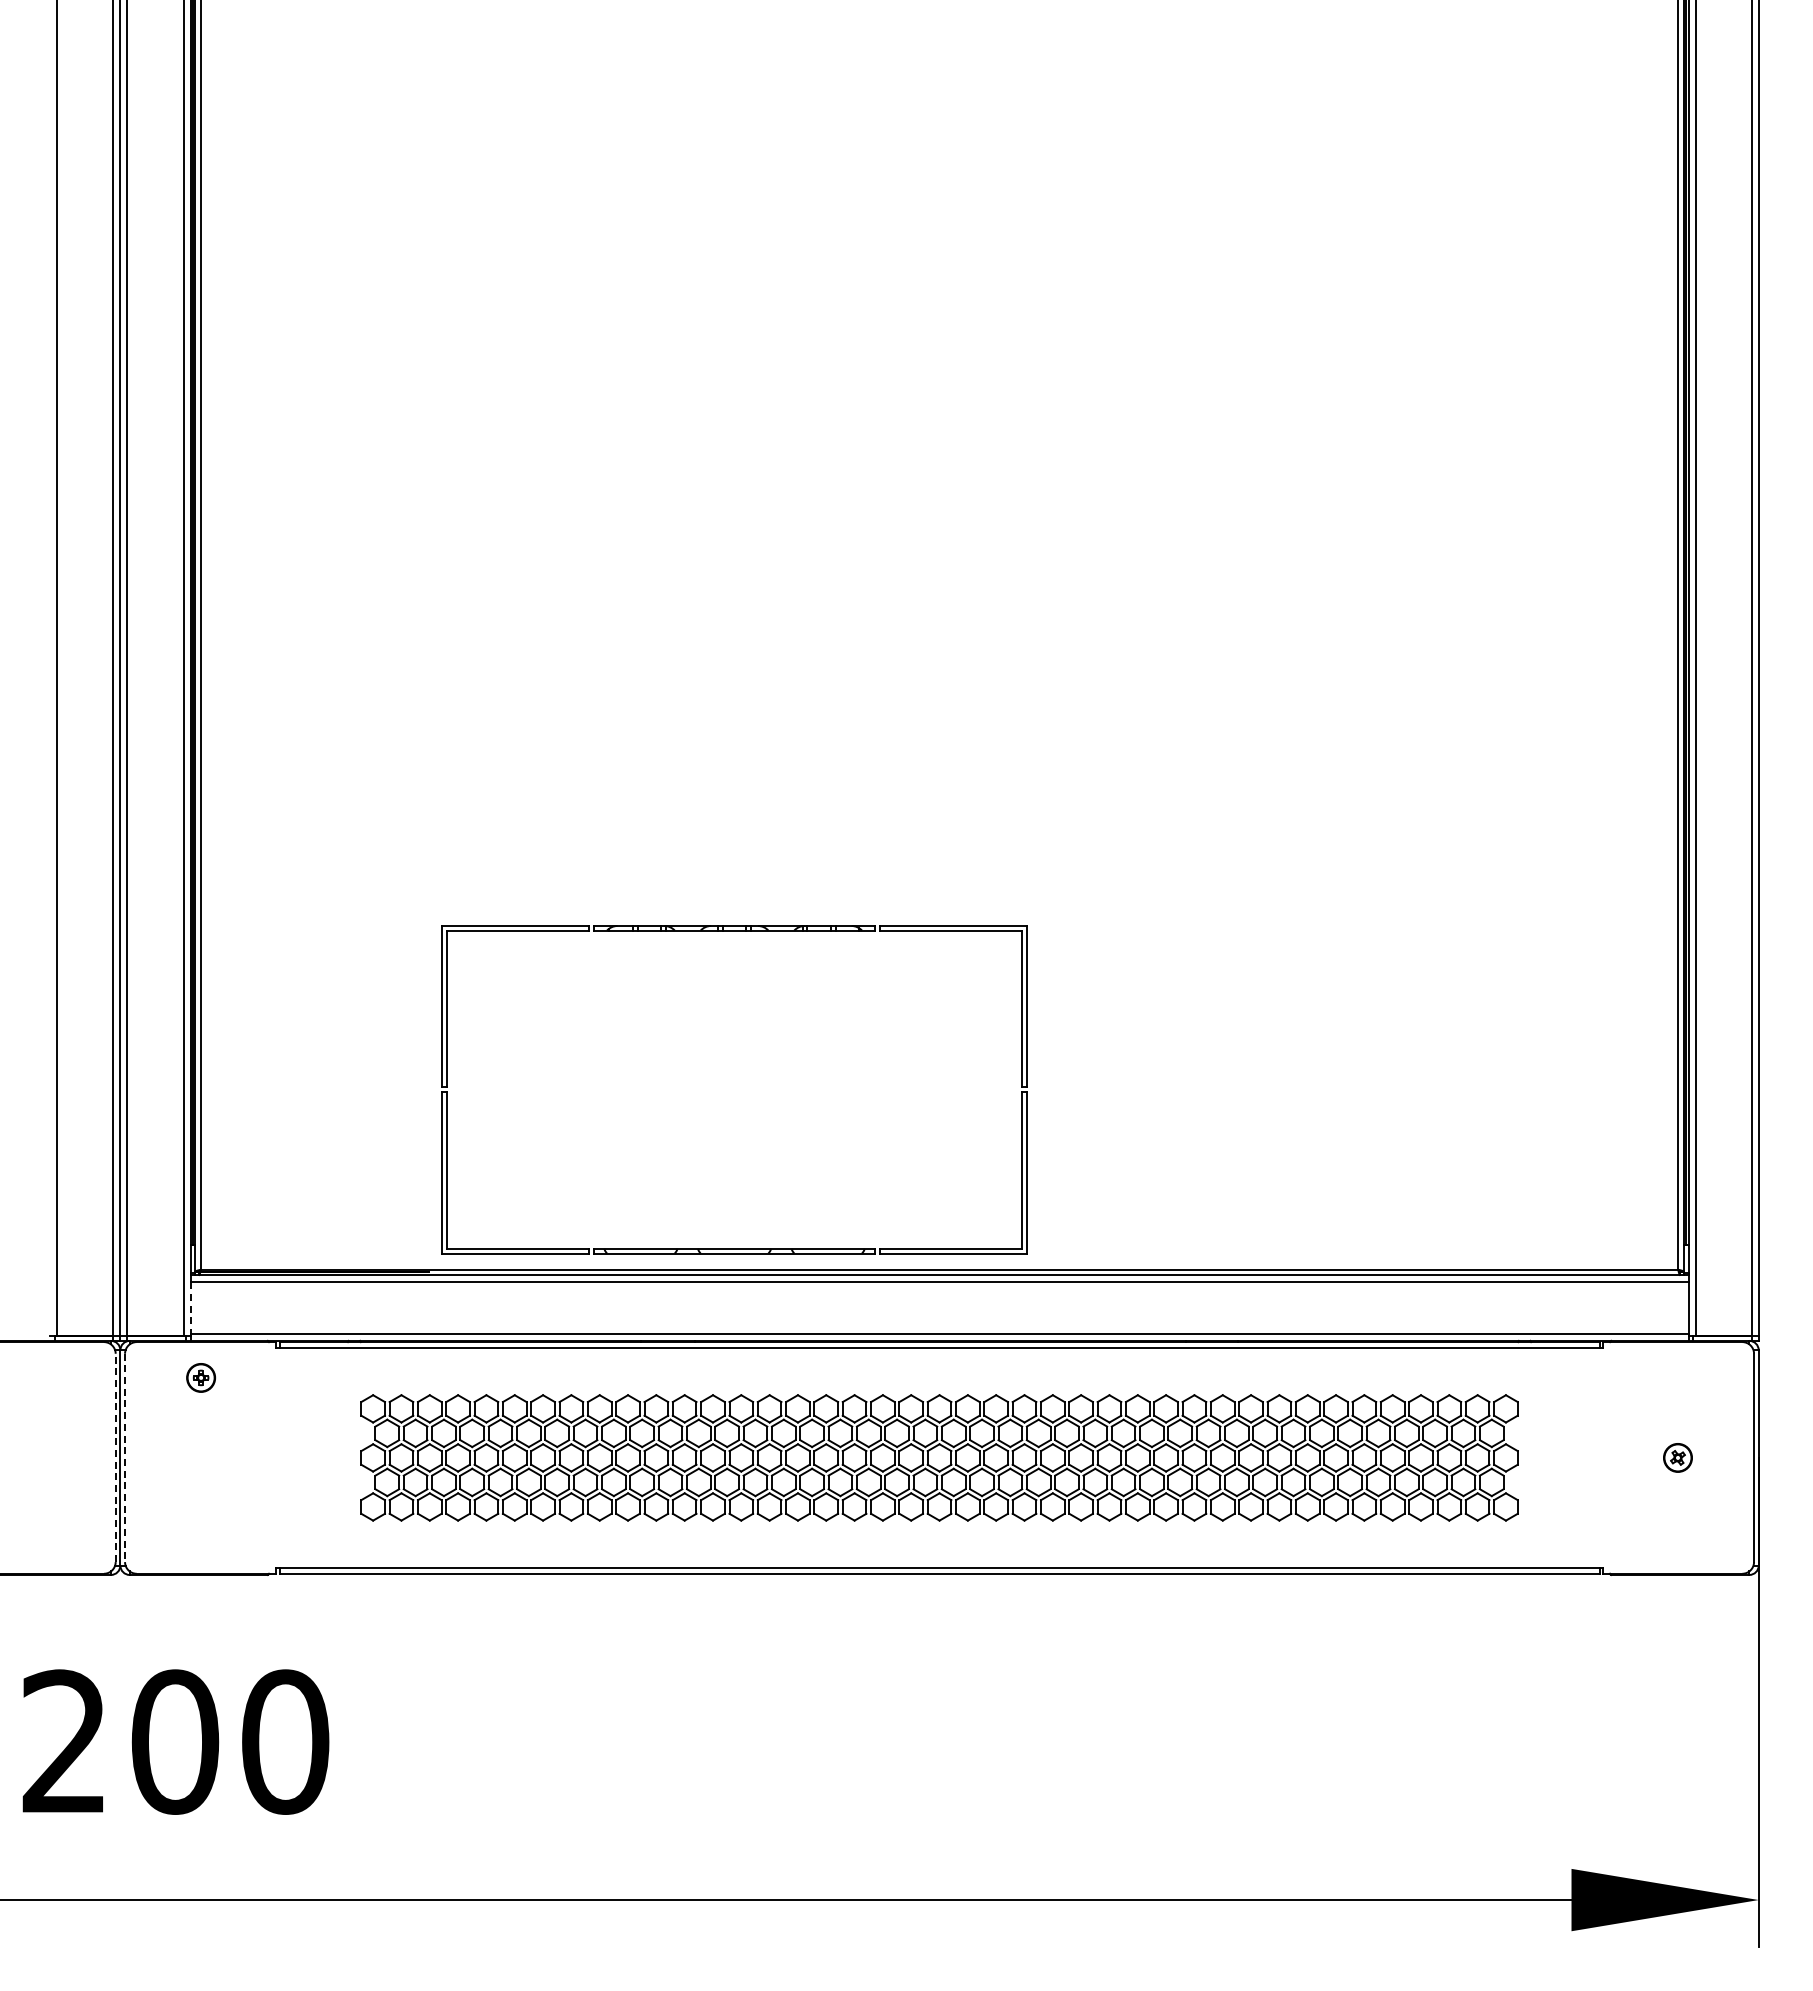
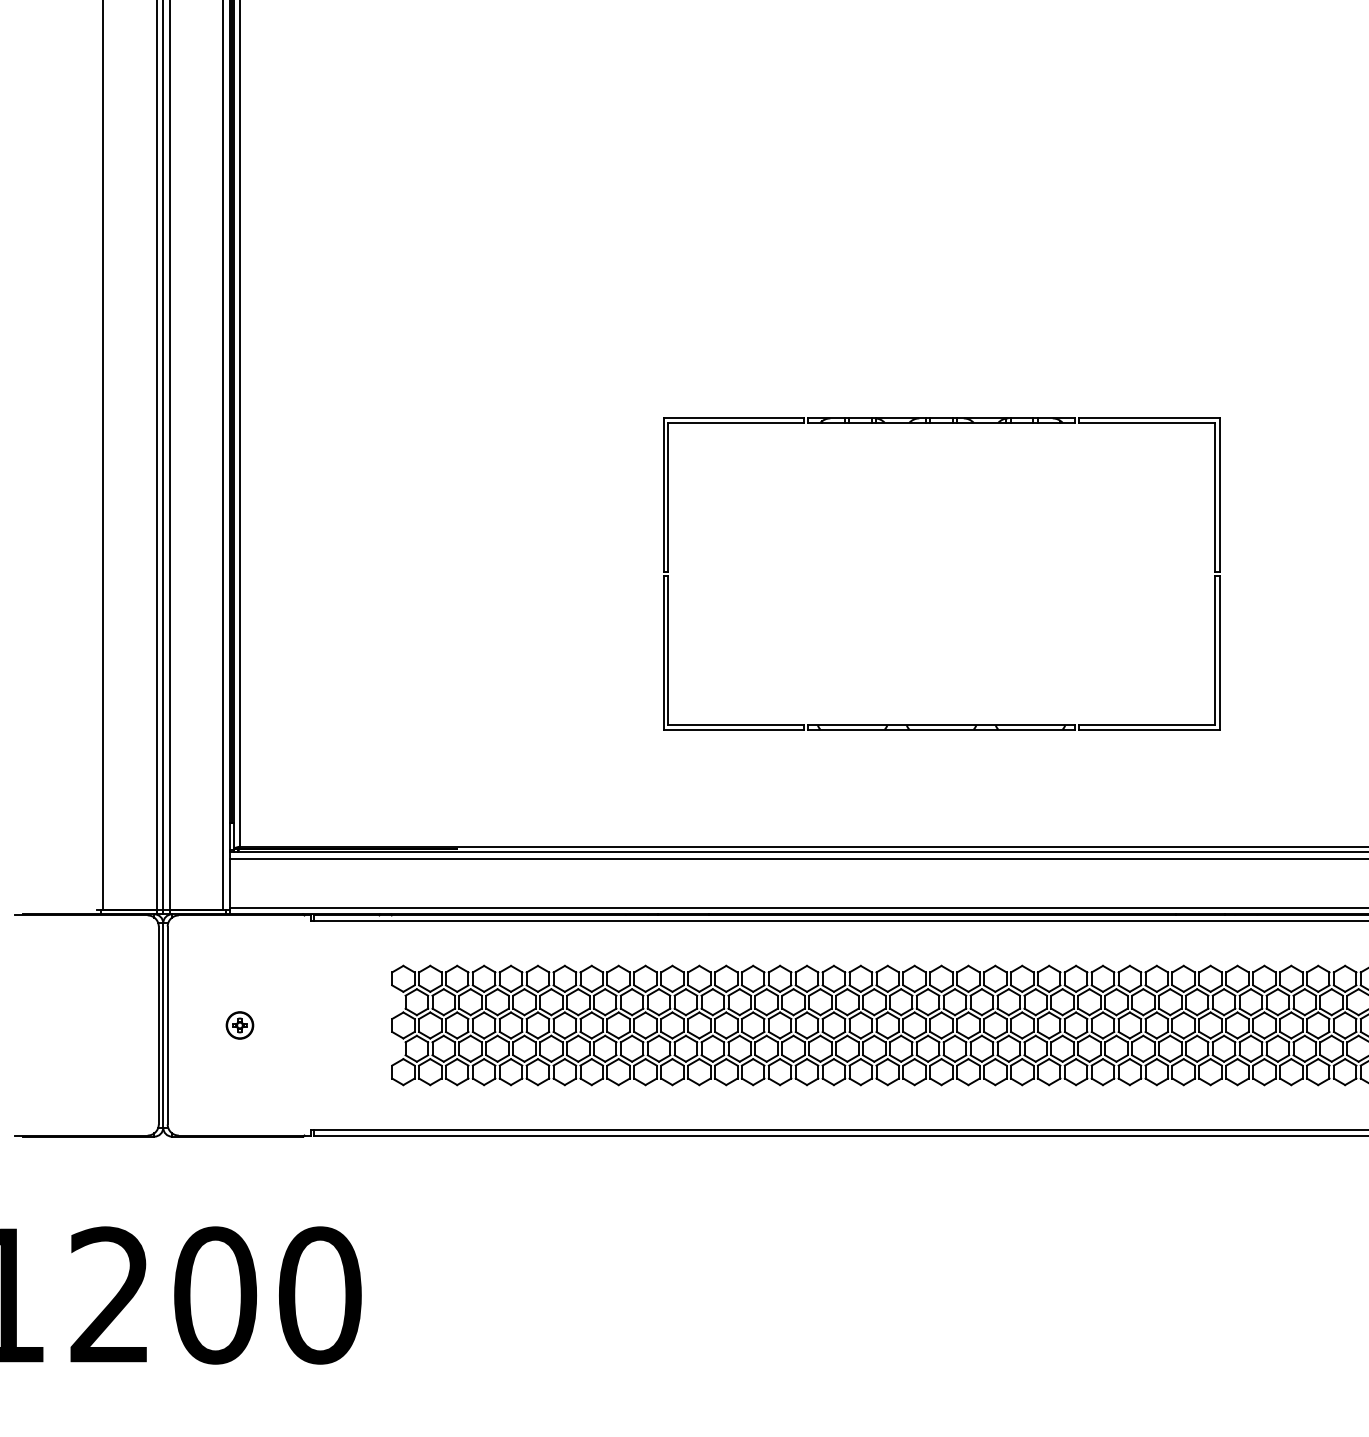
part: (734, 931) -> (941, 423), moved
line: (190, 1308) -> (229, 883), dashed -> solid
part: (200, 1377) -> (239, 1025), moved
line: (115, 1457) -> (158, 1025), dashed -> solid
line: (125, 1458) -> (168, 1026), dashed -> solid

